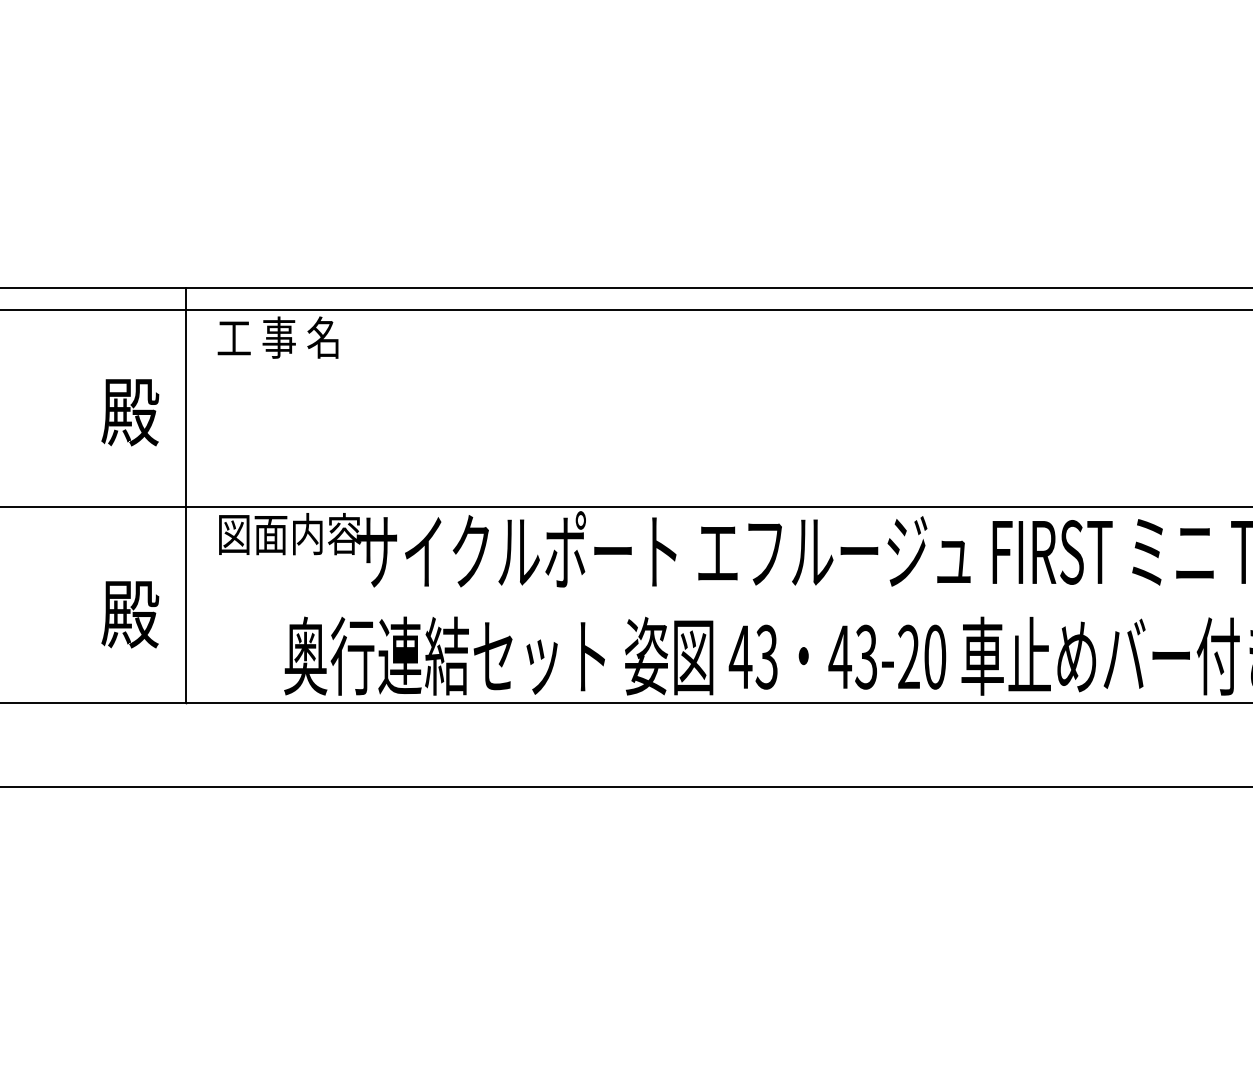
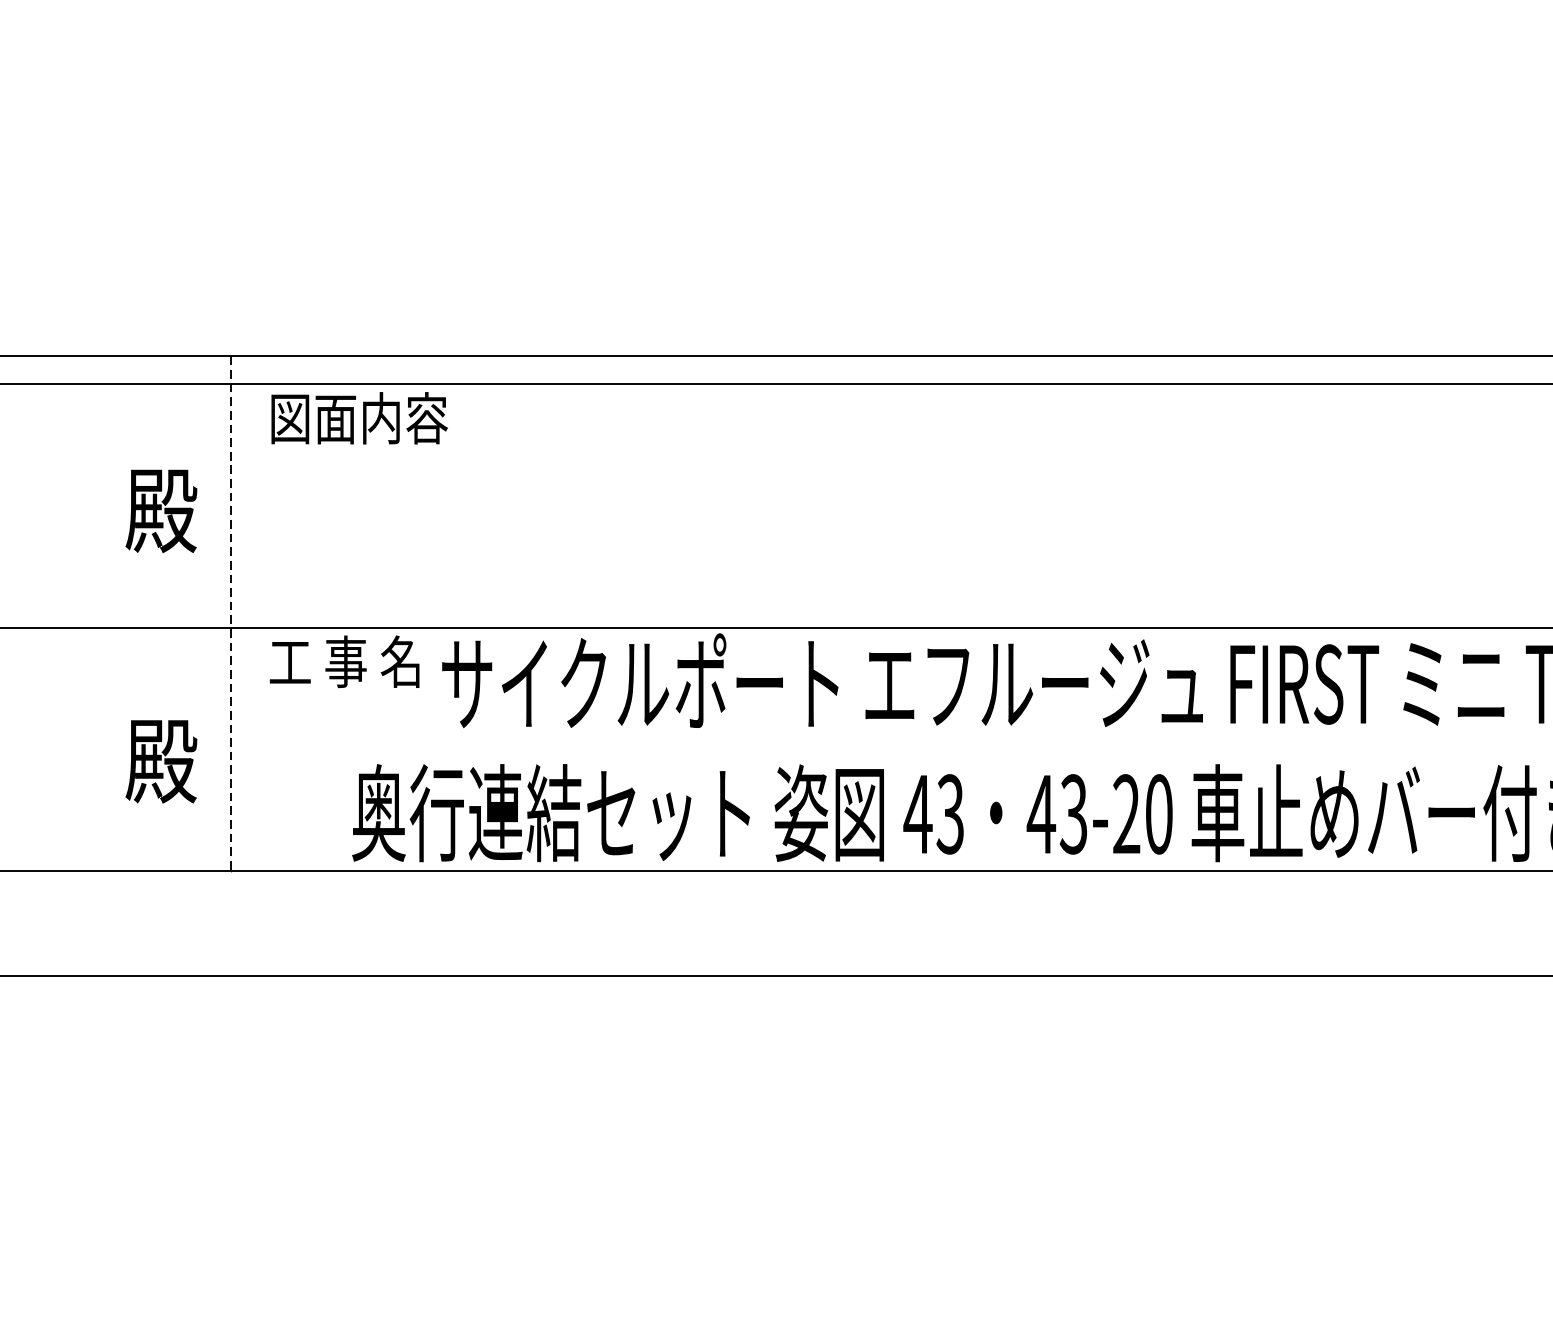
text: (289, 337) -> (358, 418), 工 事 名 -> 図面内容
line: (186, 495) -> (231, 613), solid -> dashed
text: (289, 534) -> (358, 662), 図面内容 -> 工 事 名

